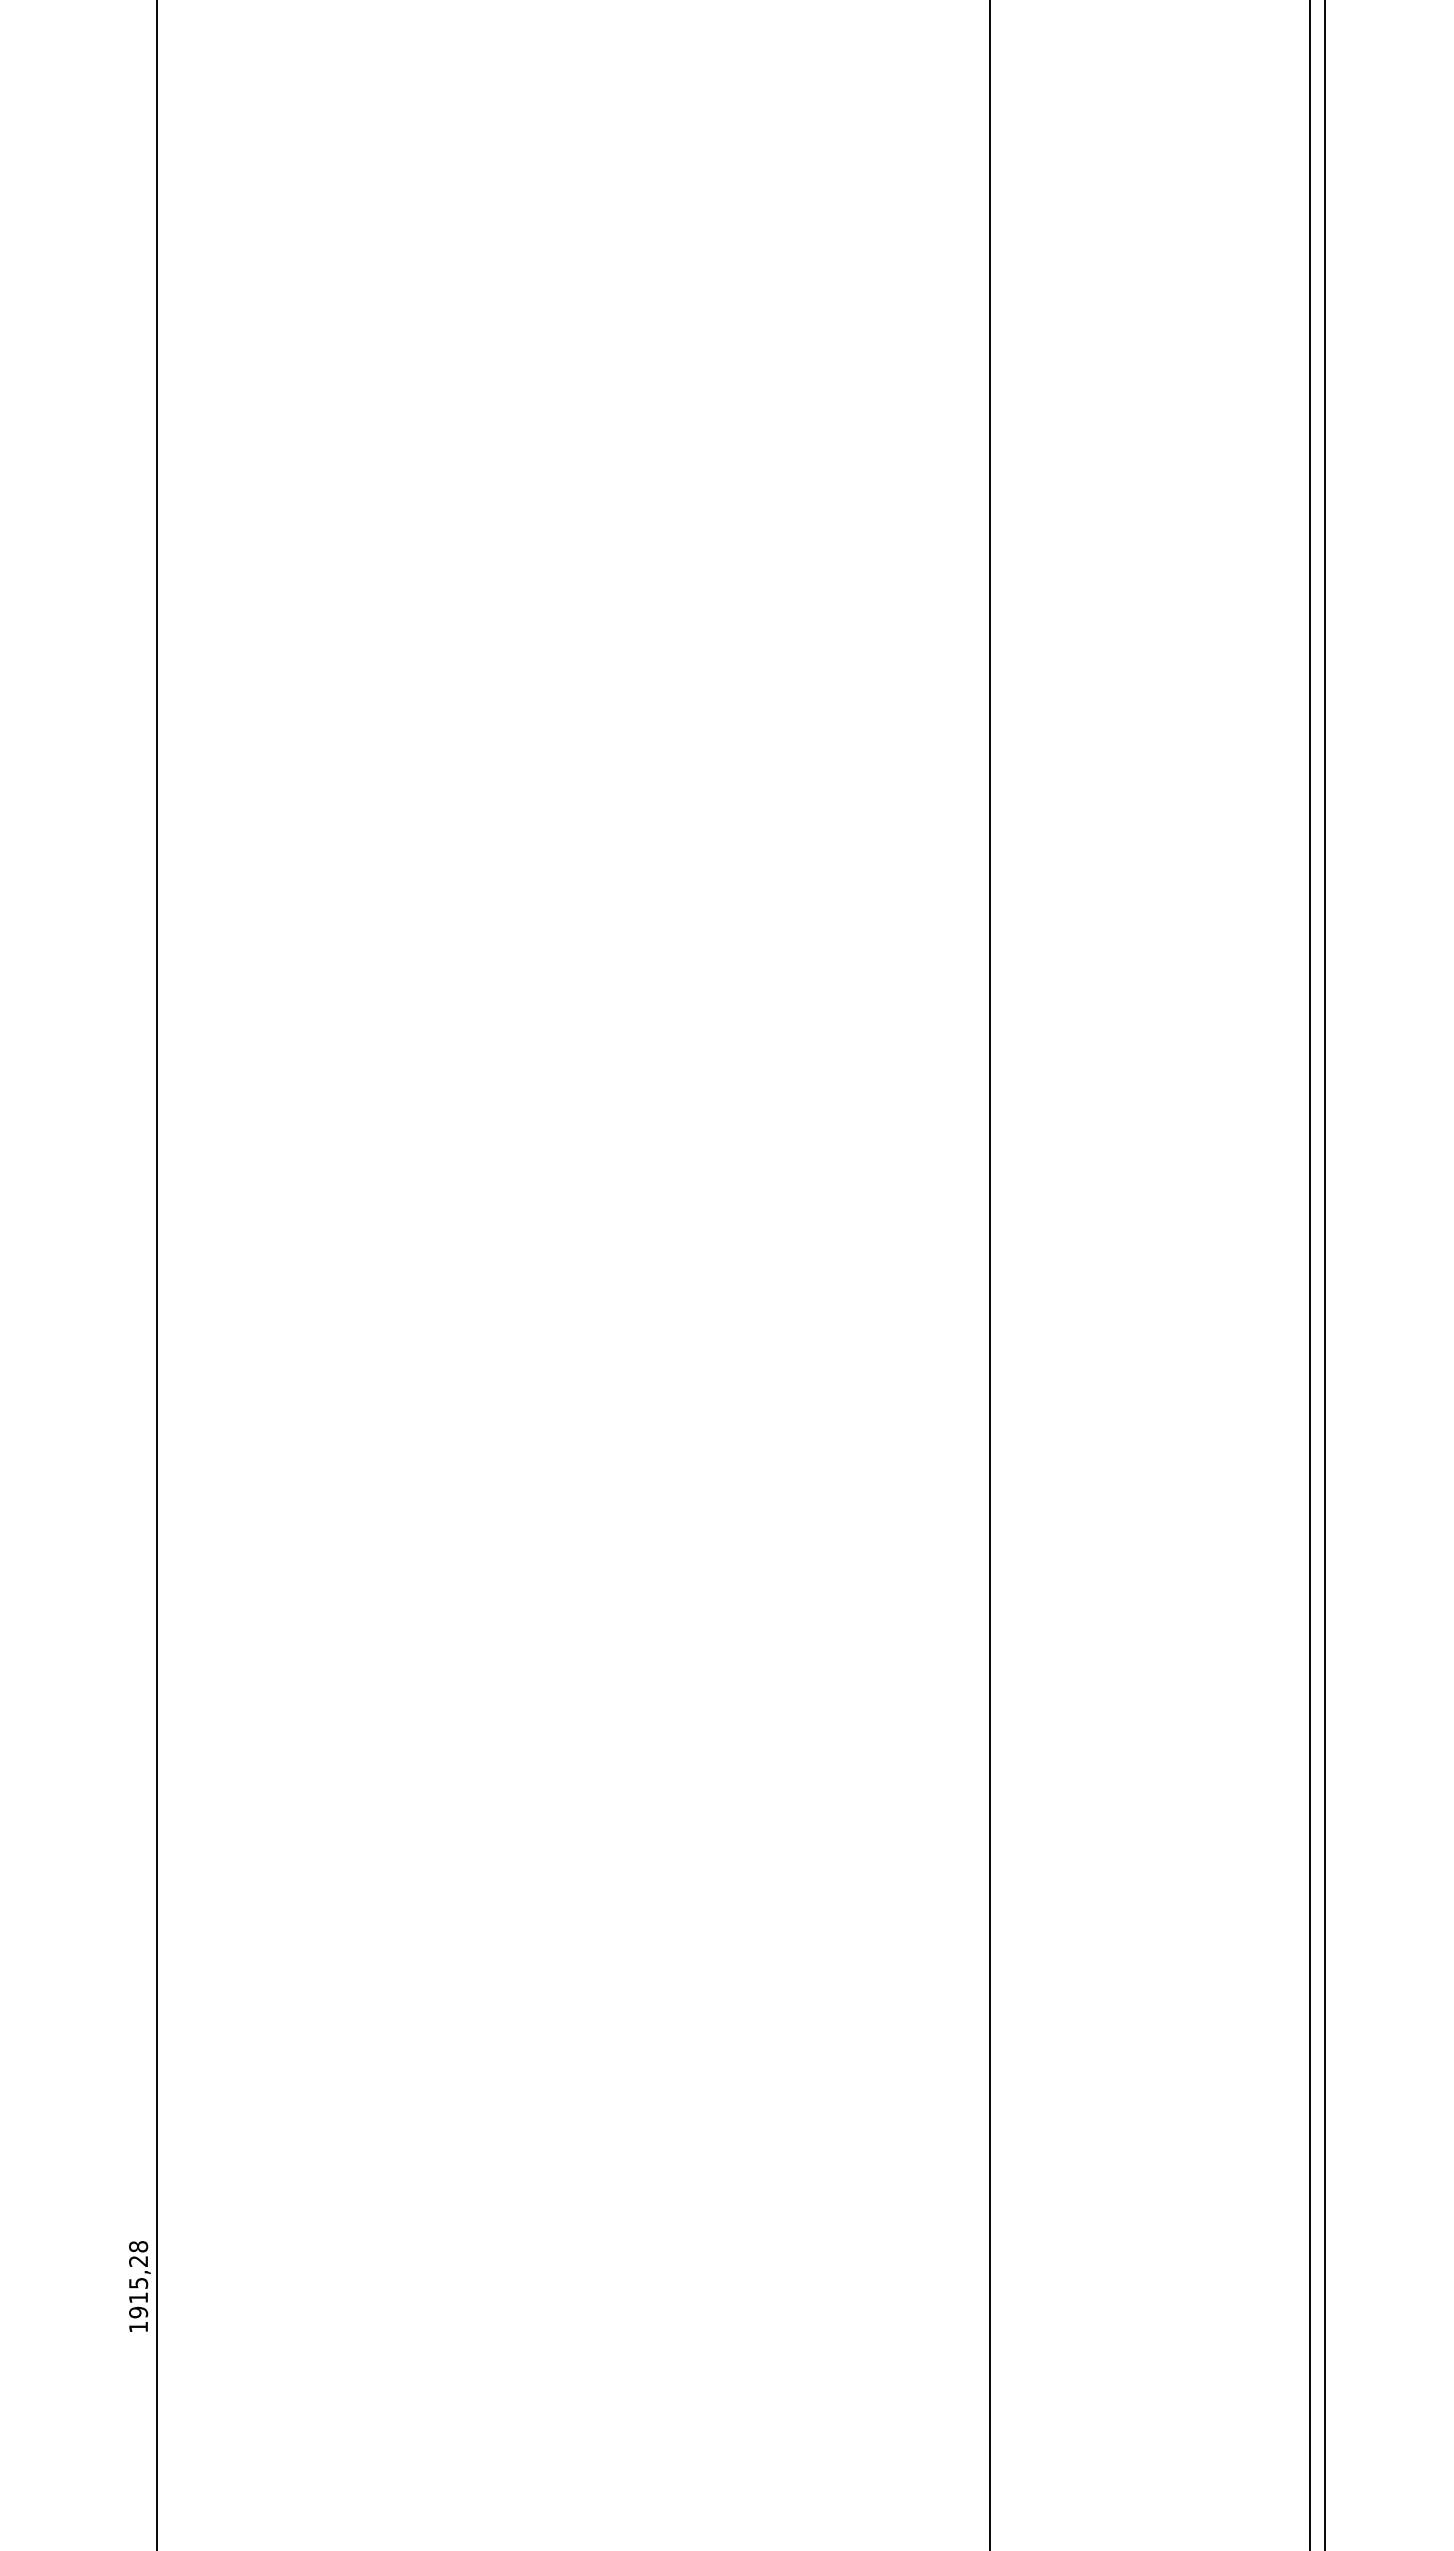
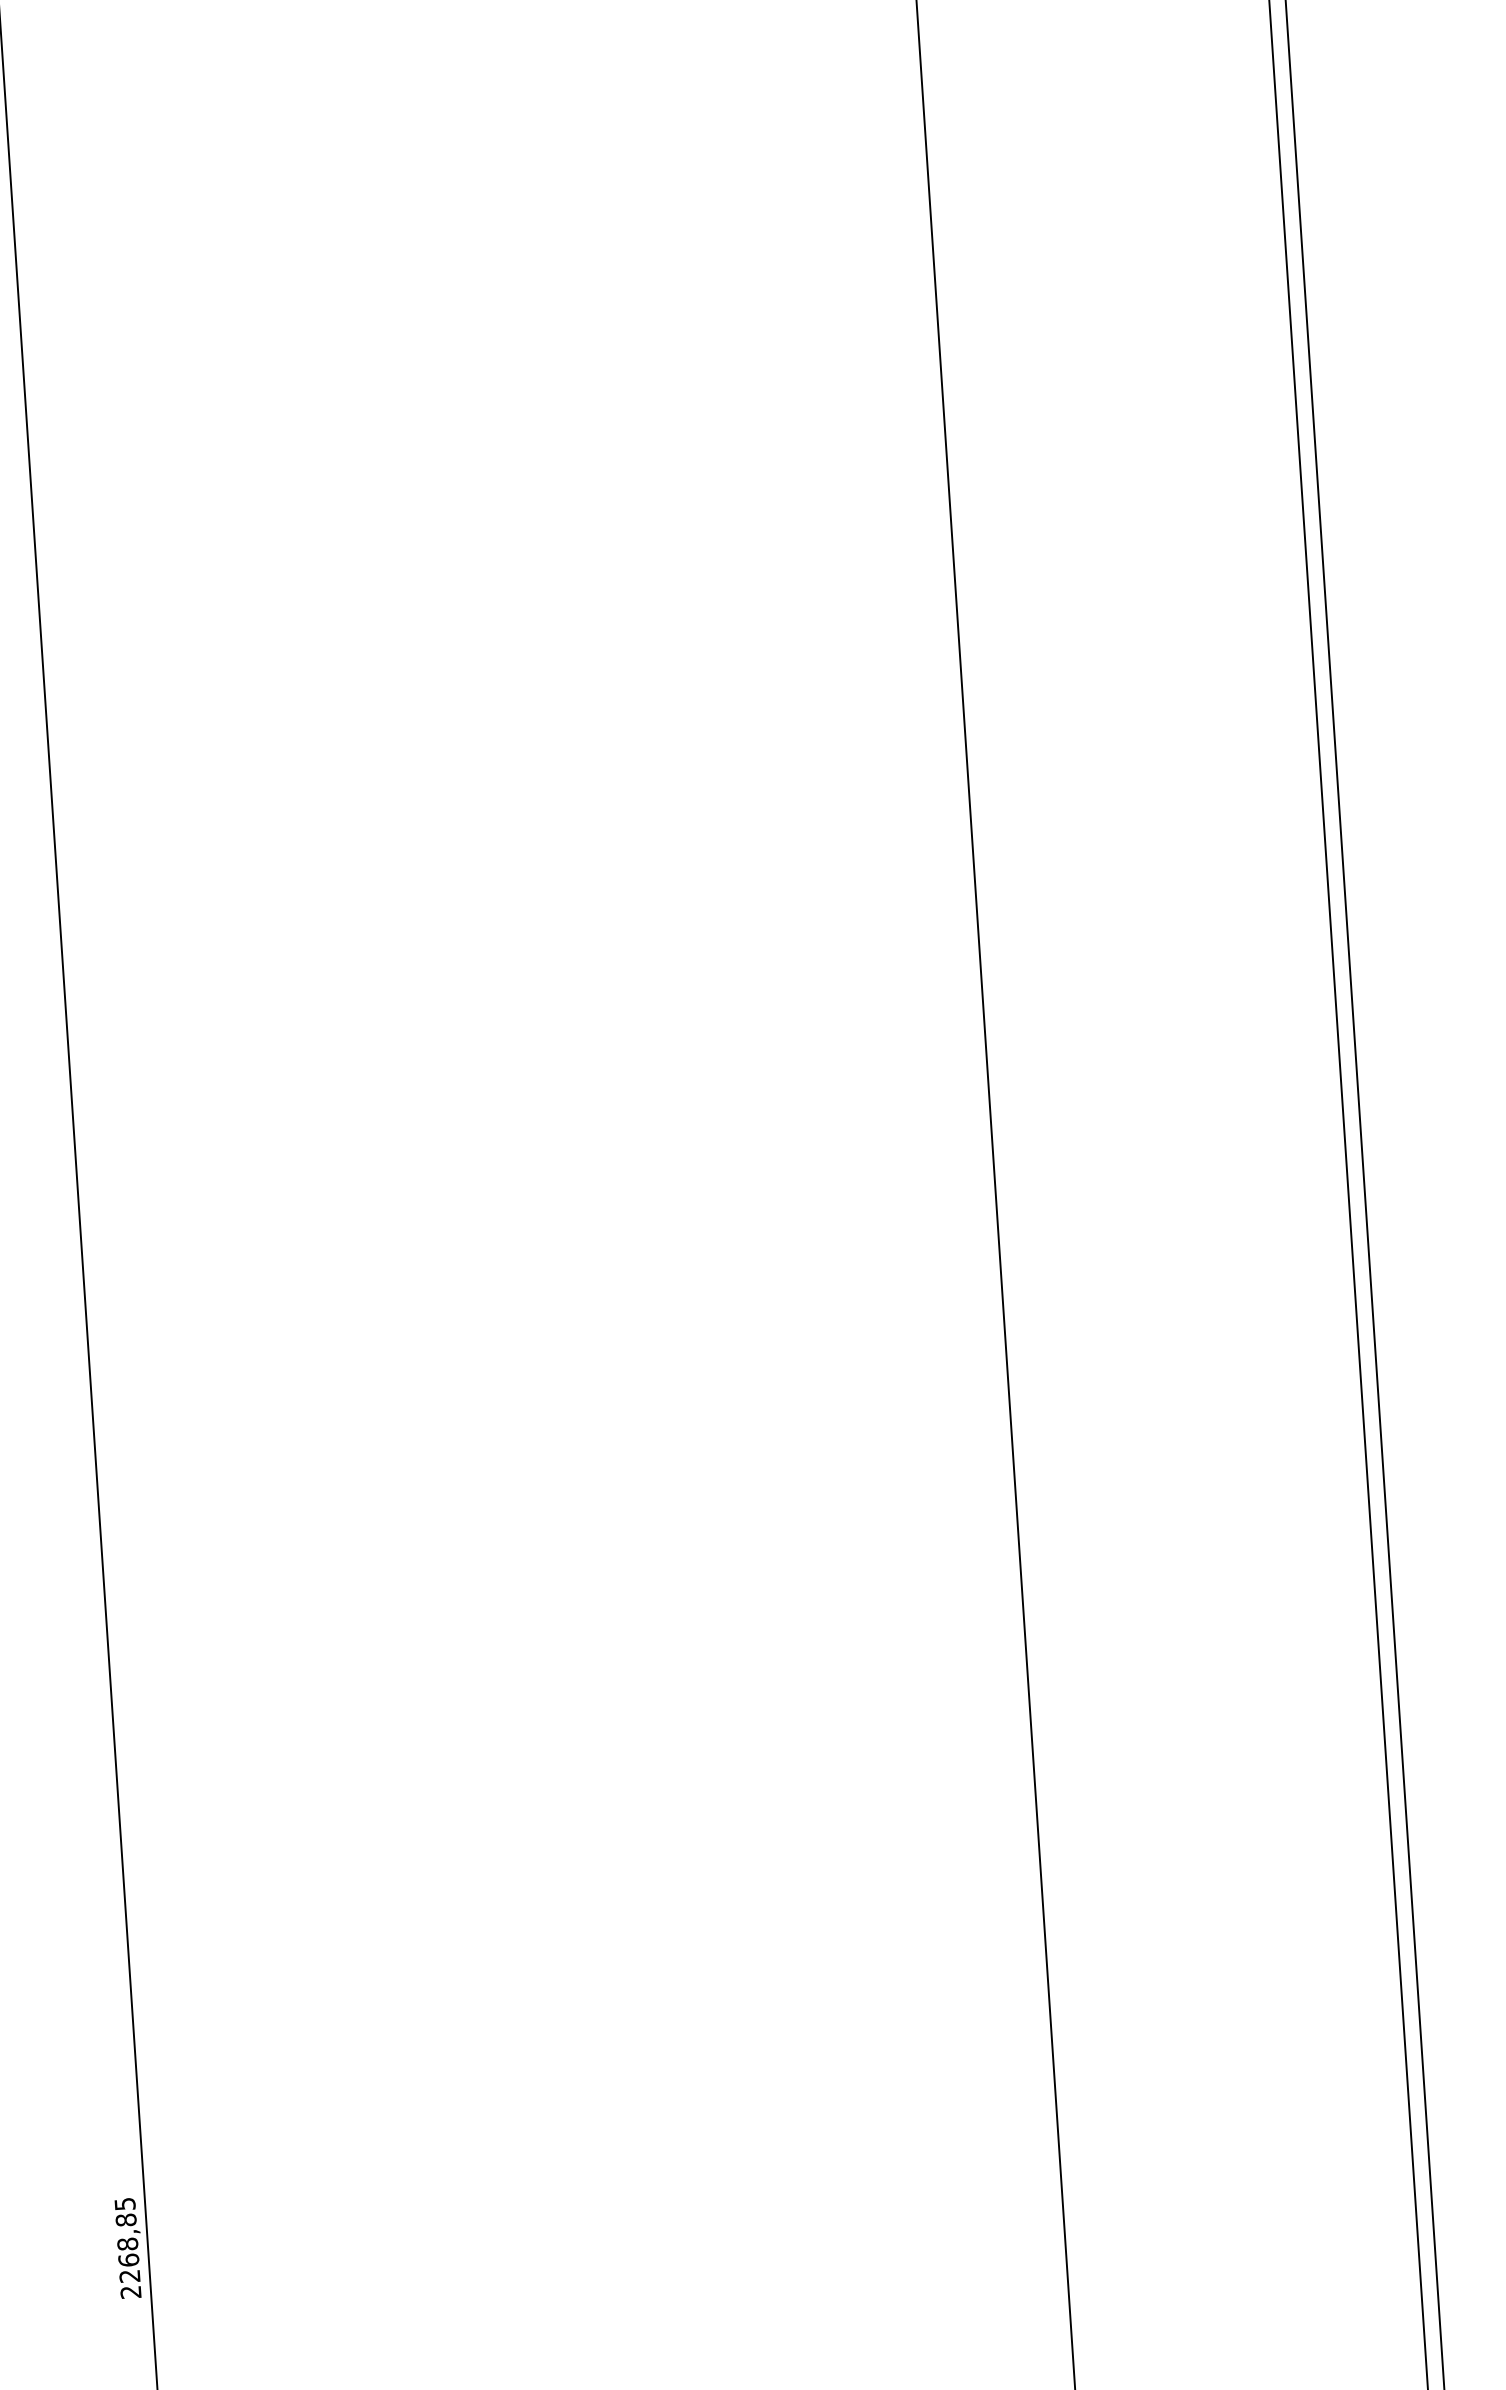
text: (138, 2286) -> (127, 2247), 1915,28 -> 2268,85

